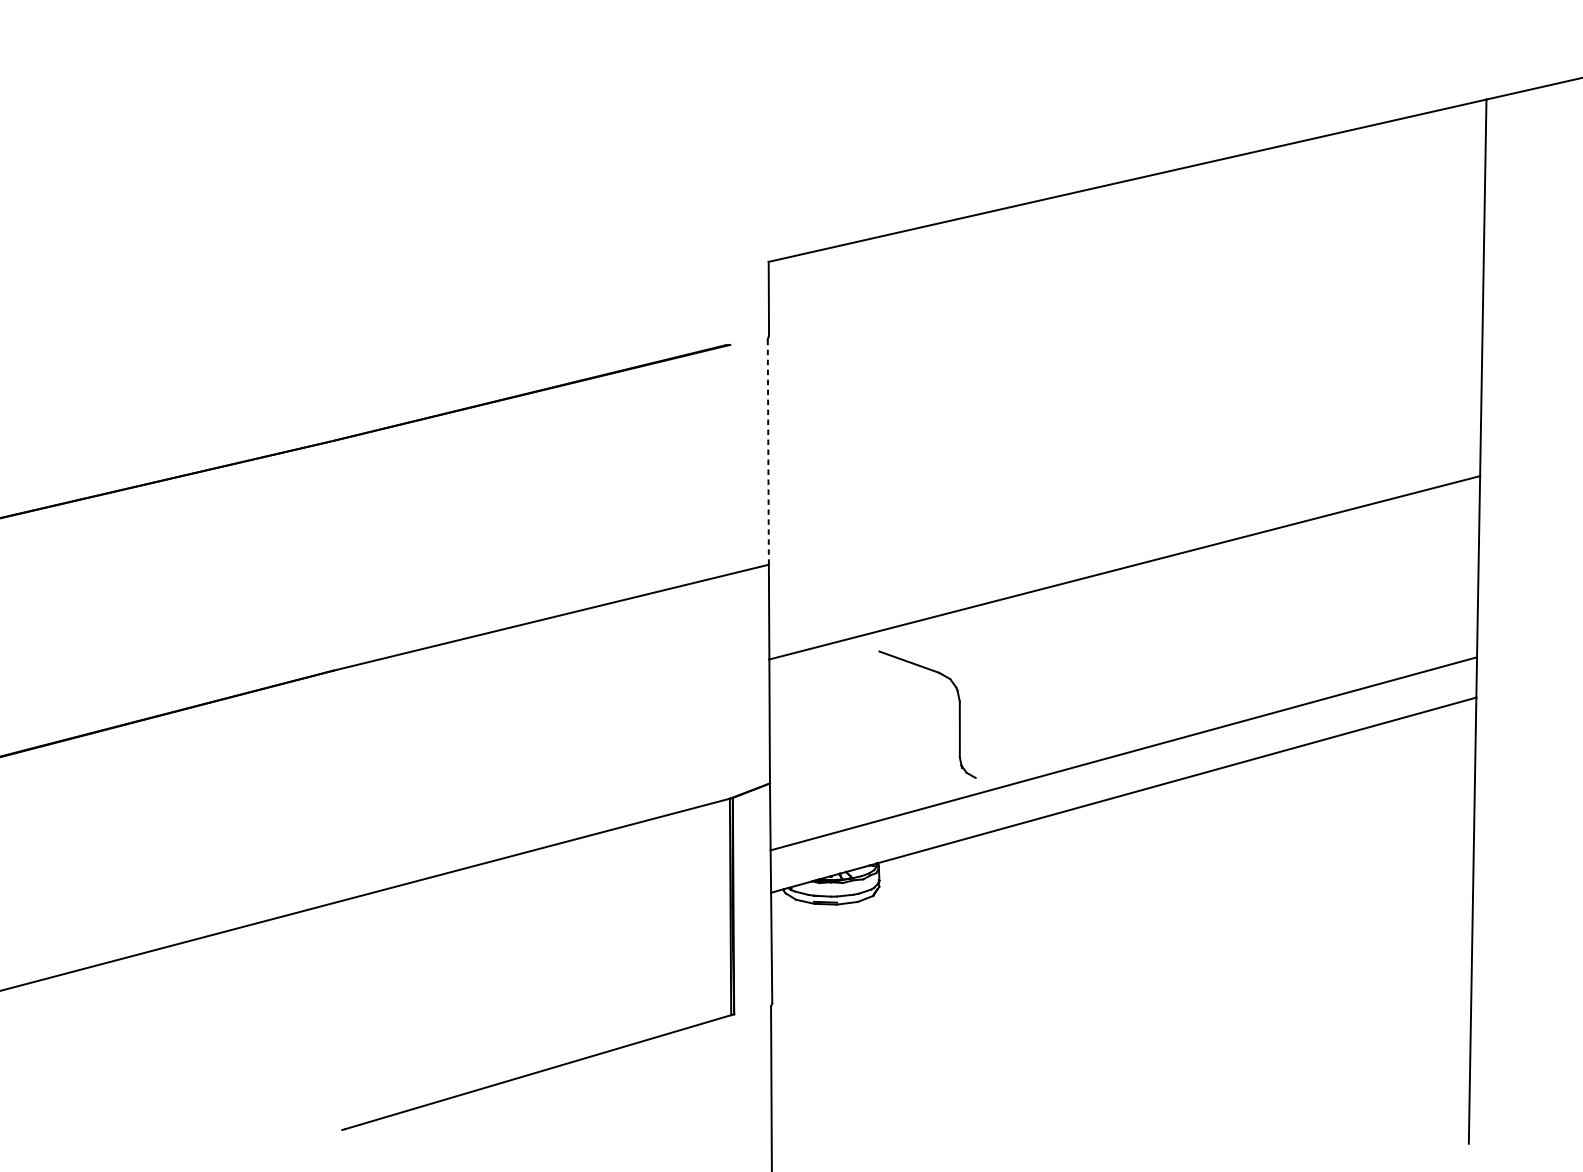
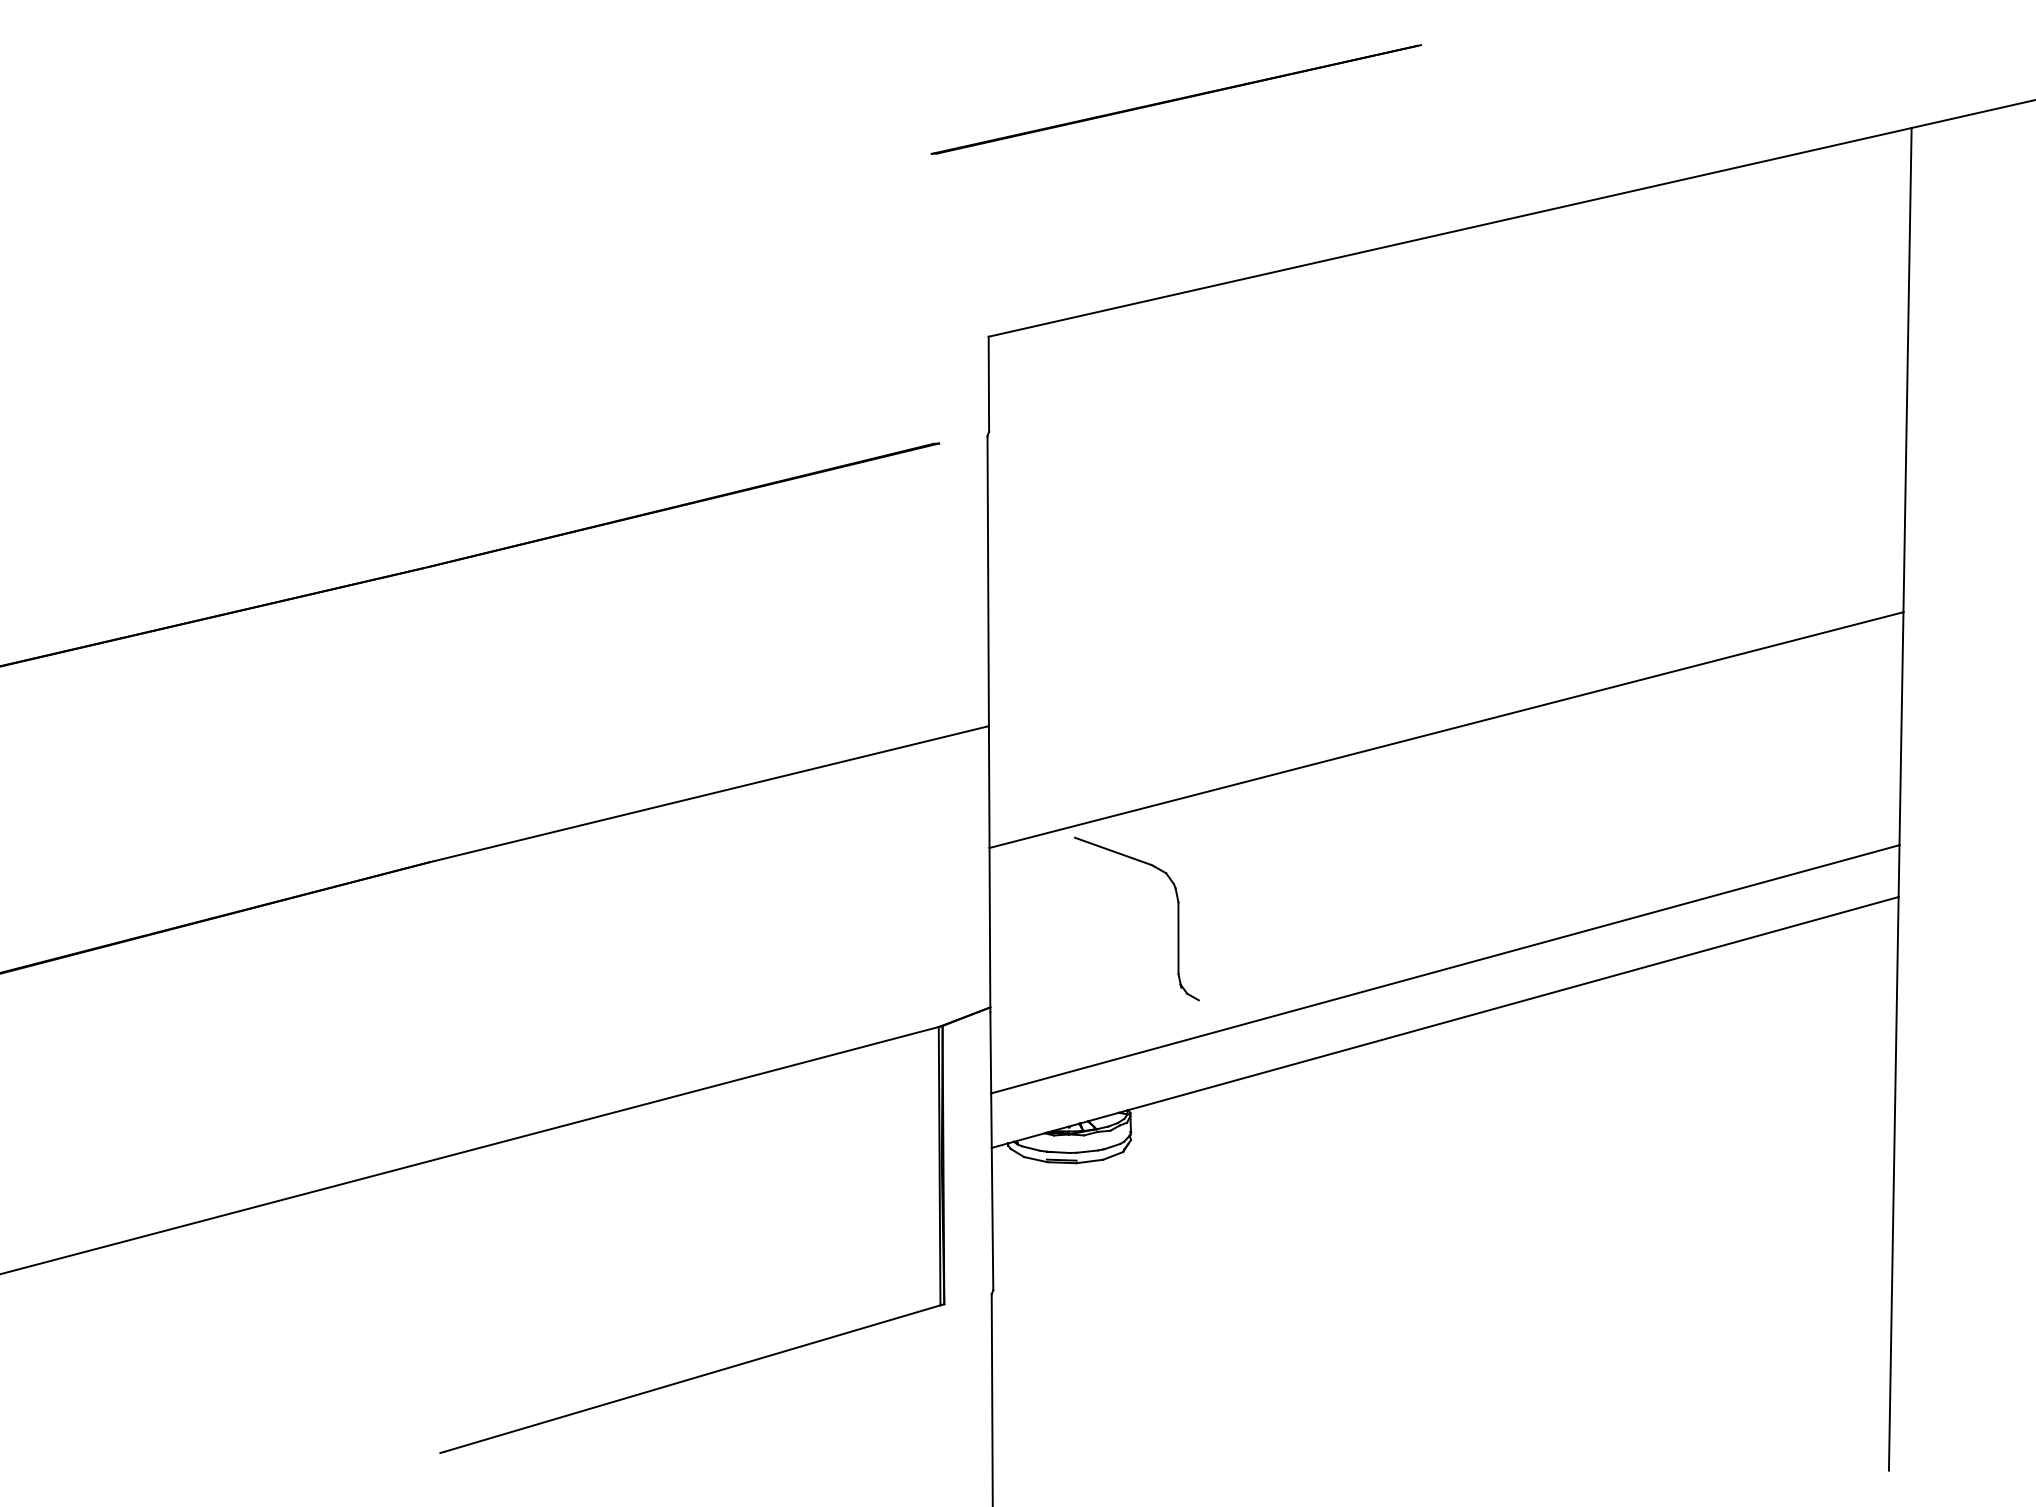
line: (914, 77) -> (1176, 99), added
line: (768, 452) -> (988, 581), dashed -> solid
part: (959, 714) -> (1177, 918), moved

